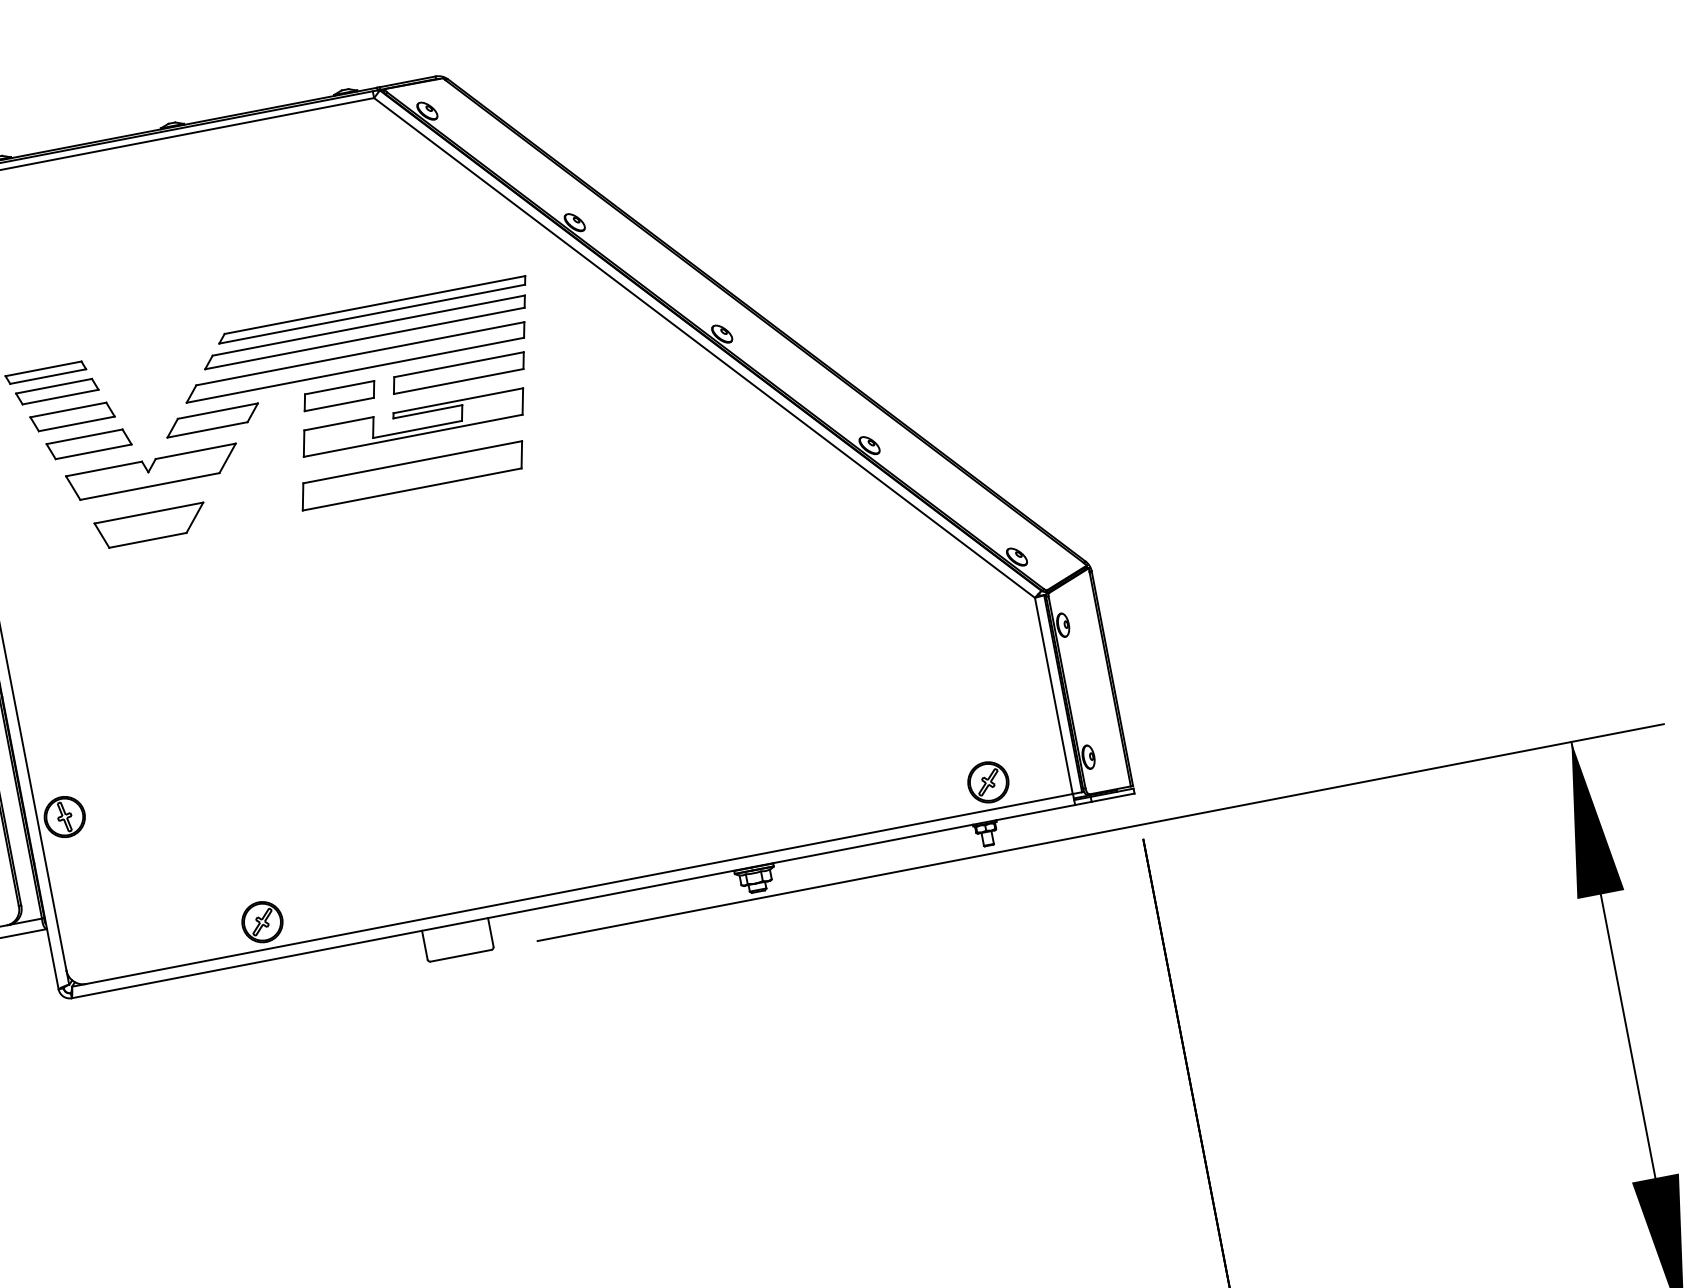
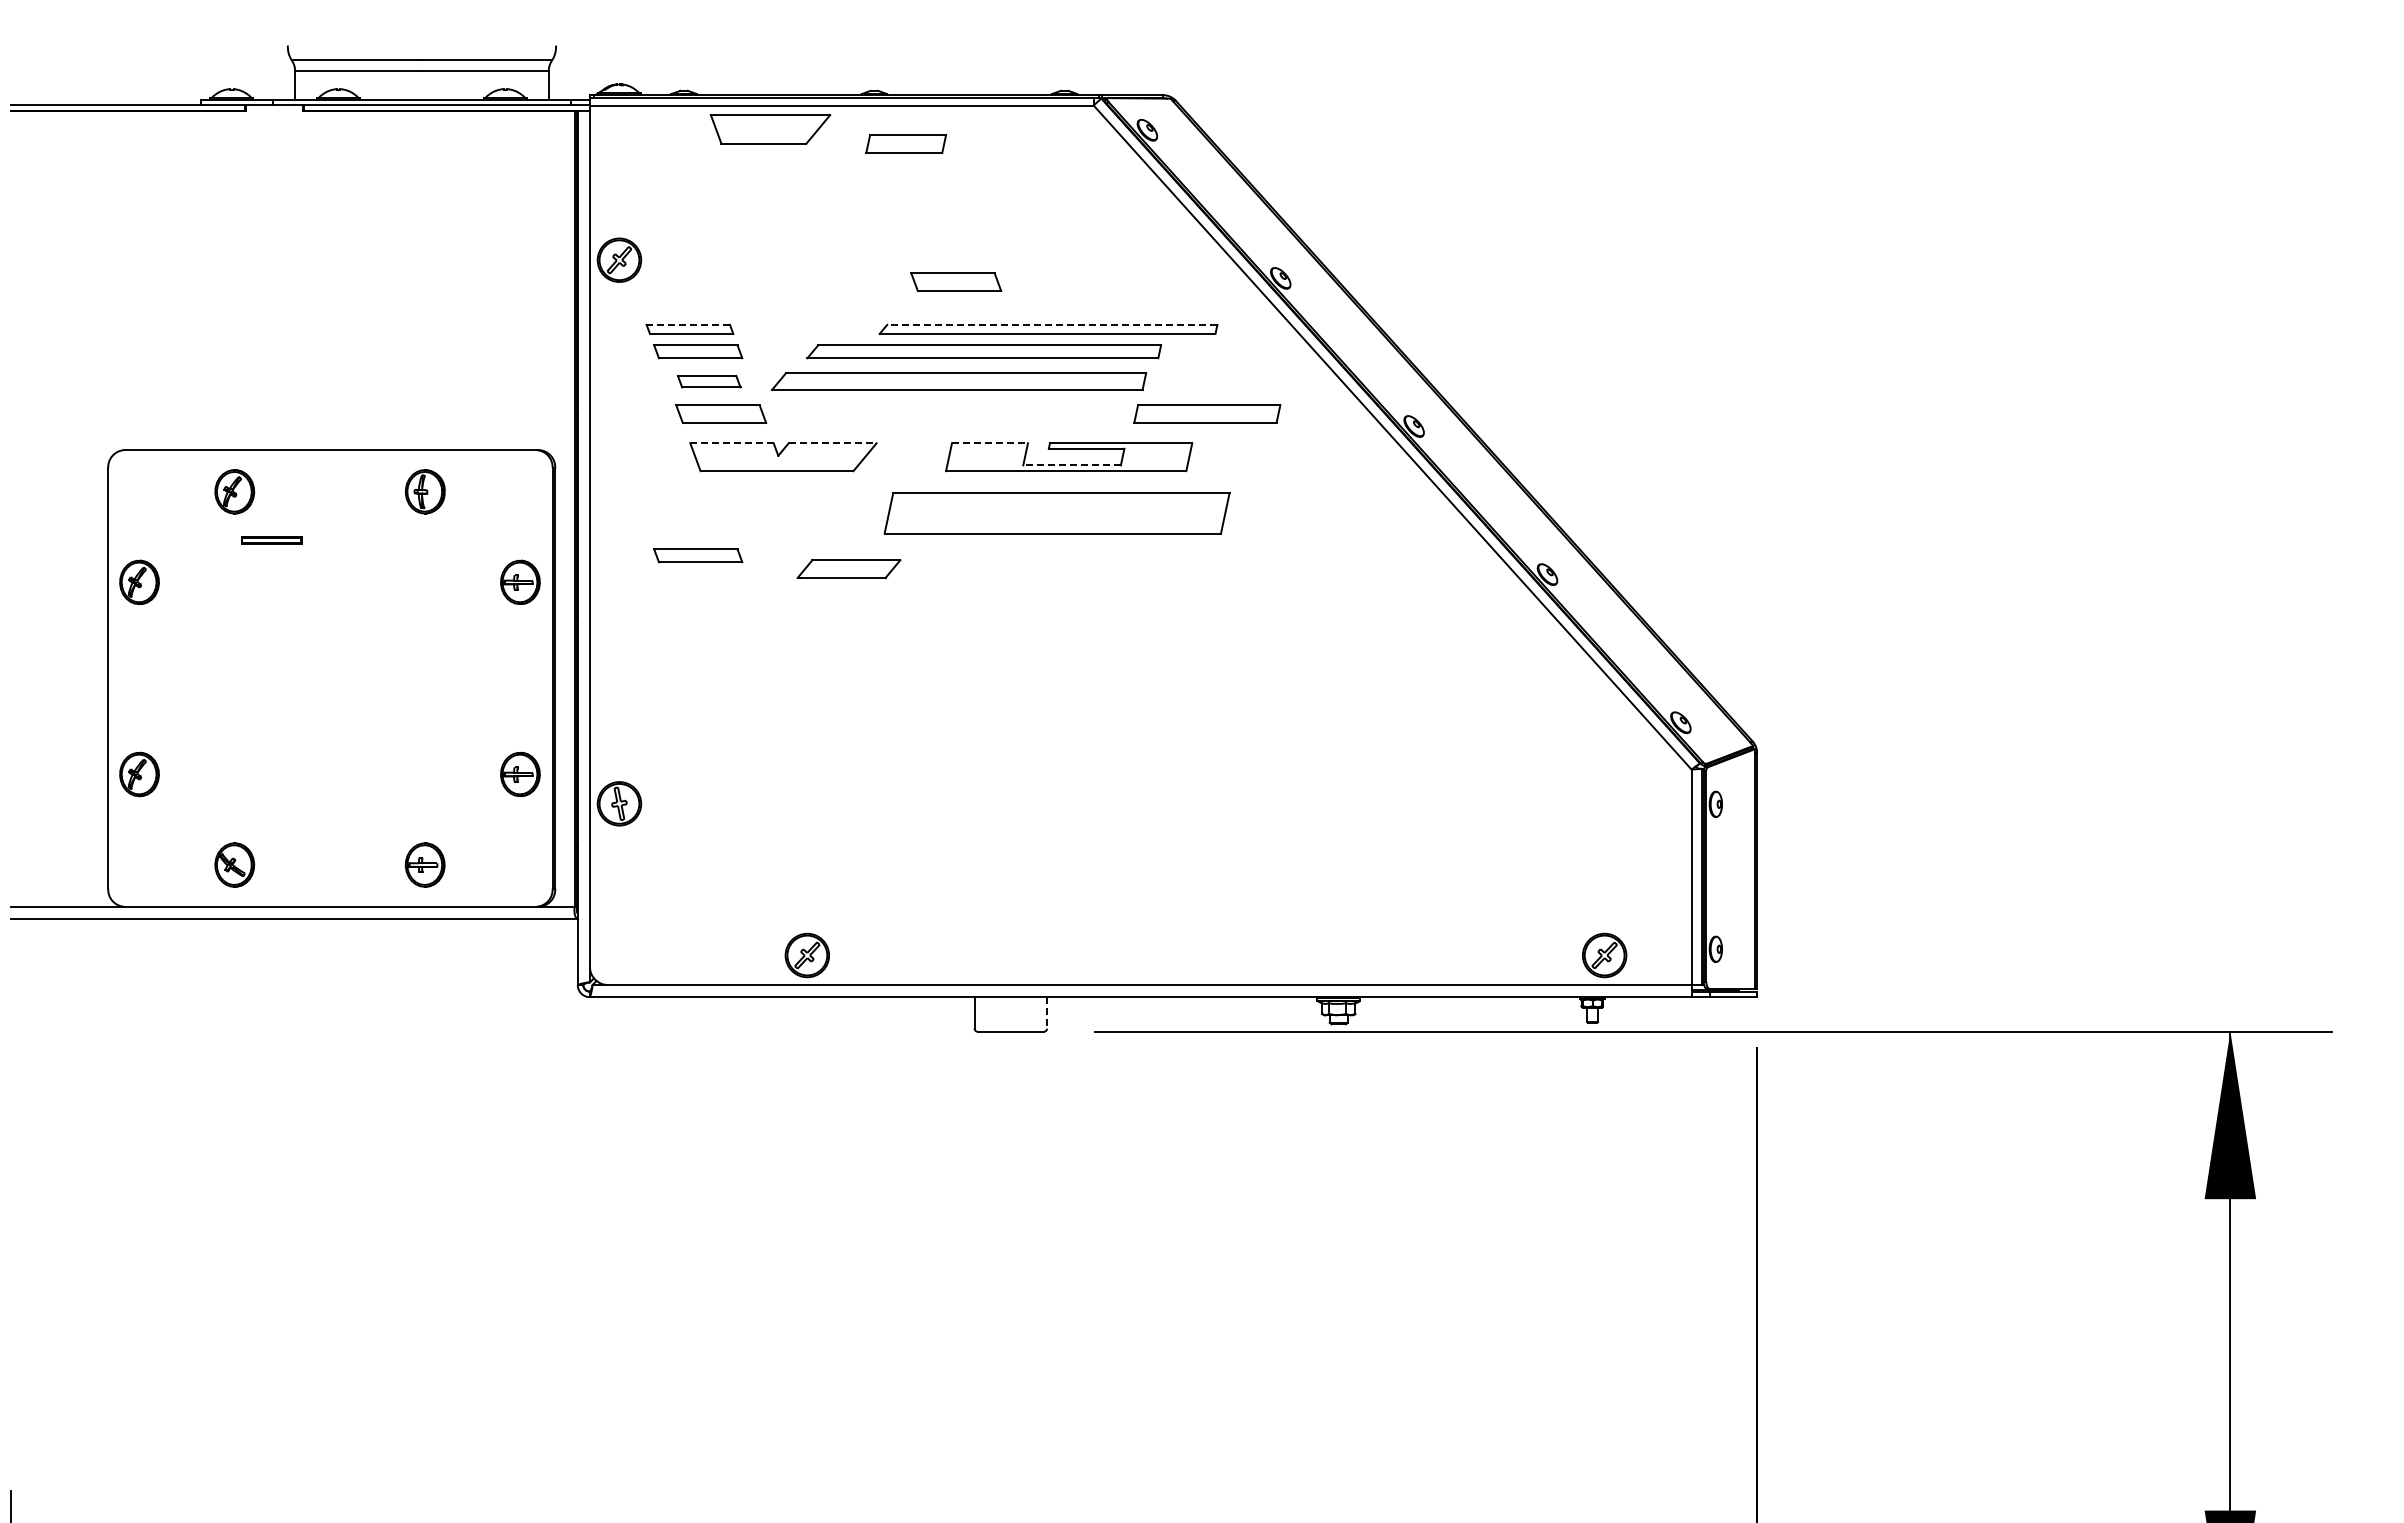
part: (280, 282) -> (956, 281), added
line: (374, 304) -> (1051, 324), solid -> dashed
part: (364, 332) -> (983, 351), moved
part: (354, 362) -> (958, 381), moved
line: (43, 368) -> (688, 324), solid -> dashed
part: (458, 372) -> (1207, 413), moved
part: (338, 395) -> (905, 143), moved
part: (71, 416) -> (708, 381), size x0.7
part: (212, 420) -> (848, 568), moved
line: (339, 423) -> (990, 443), solid -> dashed
line: (417, 429) -> (1072, 465), solid -> dashed
line: (195, 451) -> (832, 443), solid -> dashed
line: (103, 469) -> (731, 443), solid -> dashed
part: (412, 475) -> (1057, 513), size x1.4
part: (151, 526) -> (770, 129), moved
part: (93, 577) -> (698, 555), added
line: (491, 931) -> (1047, 1012), solid -> dashed

